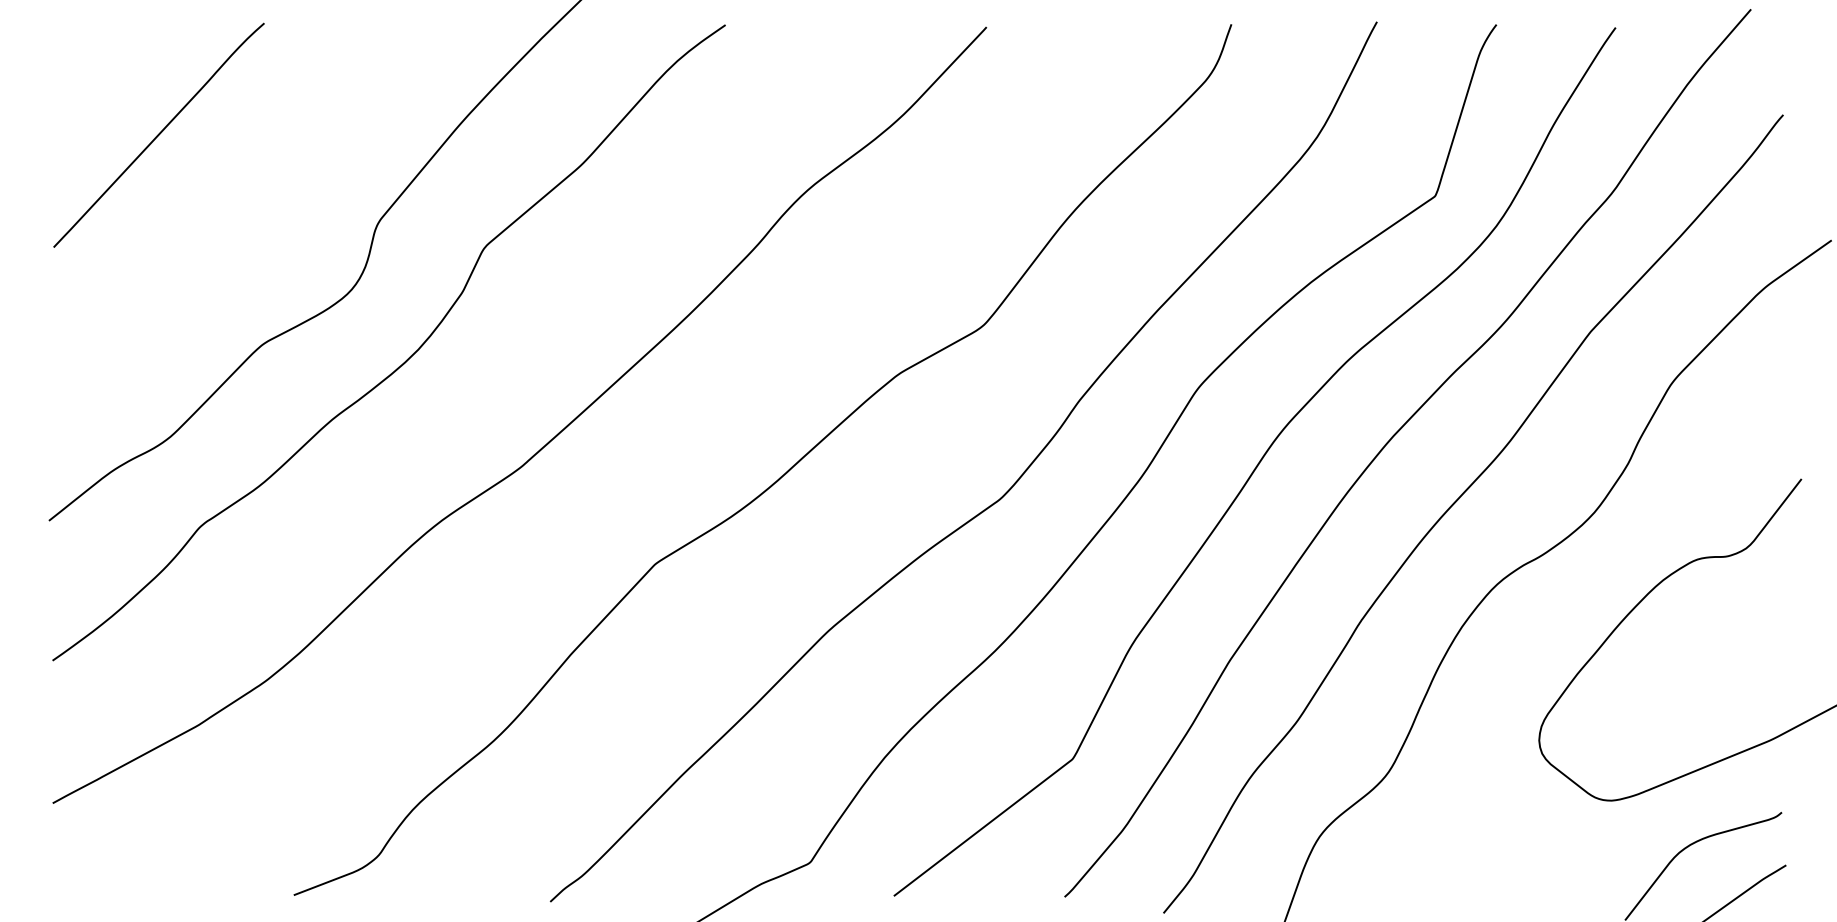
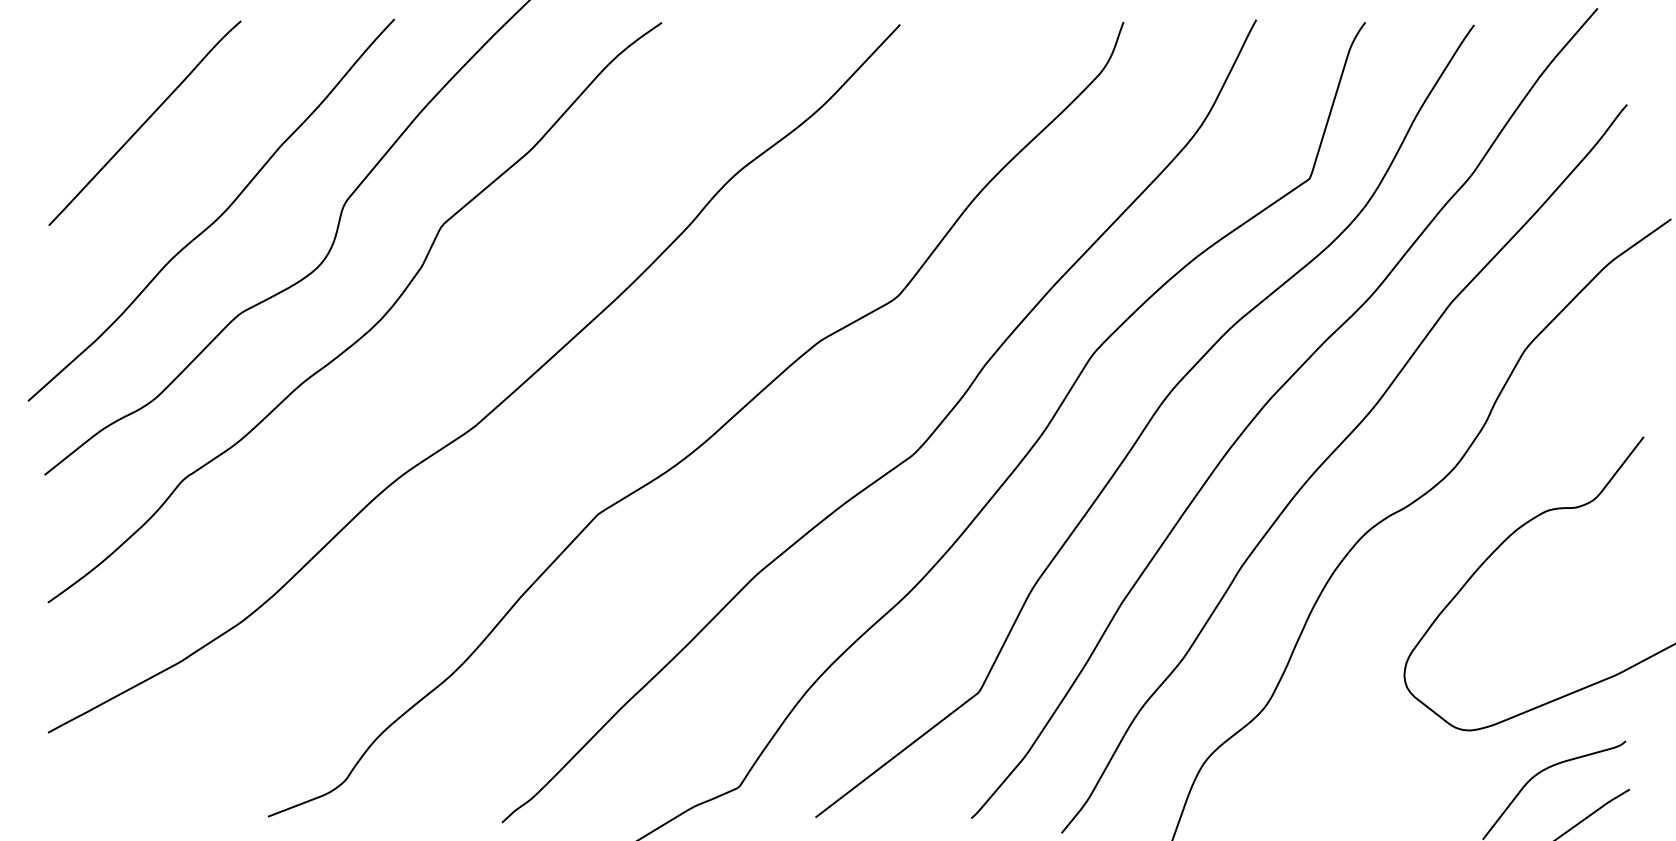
curve: (238, 238) -> (217, 217), added

